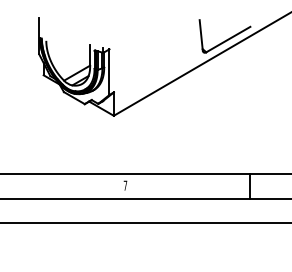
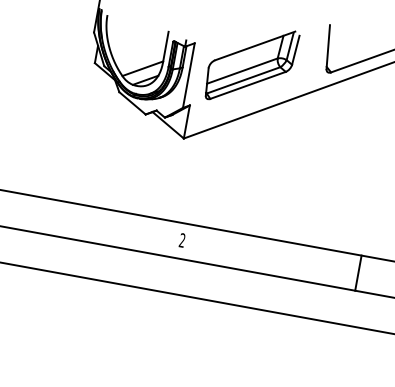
part: (151, 56) -> (252, 64), added
text: (125, 185) -> (182, 240), 7 -> 2

